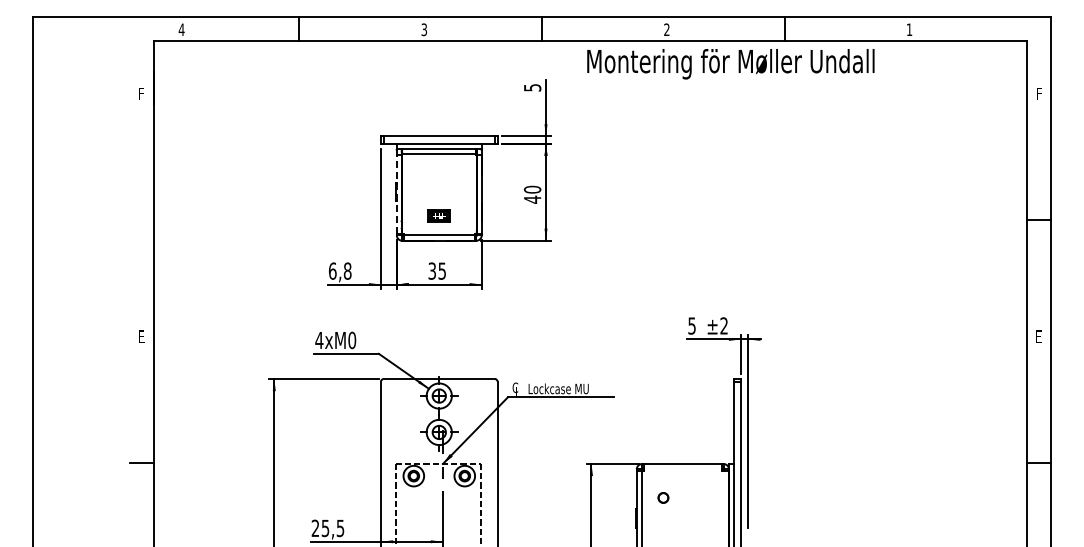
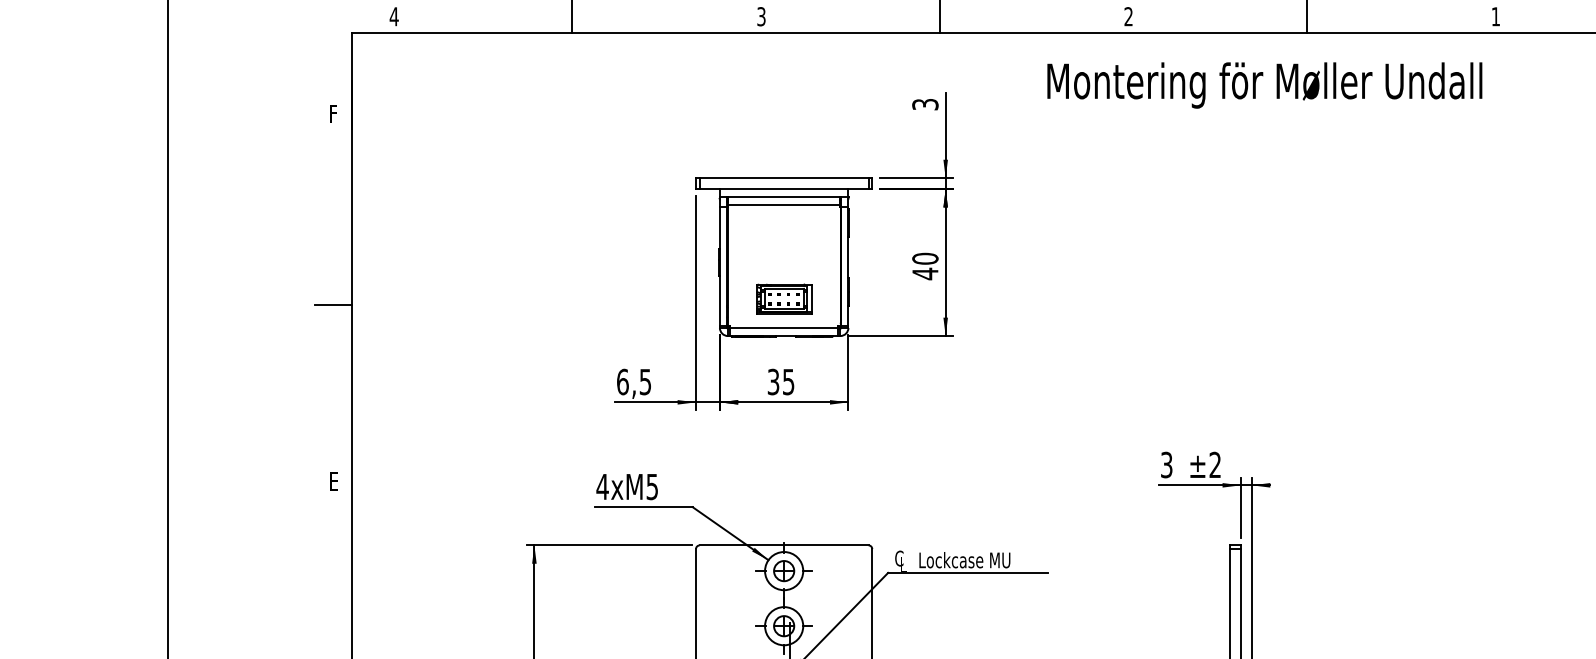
text: (730, 64) -> (1264, 85), moved
text: (531, 87) -> (923, 104), 5 -> 3
line: (396, 194) -> (719, 266), dashed -> solid
part: (439, 215) -> (784, 297), size x1.67
line: (141, 220) -> (333, 305), added
text: (347, 270) -> (645, 381), 6,8 -> 6,5
text: (691, 325) -> (1165, 464), 5 -> 3
text: (352, 340) -> (652, 487), 4xM0 -> 4xM5

